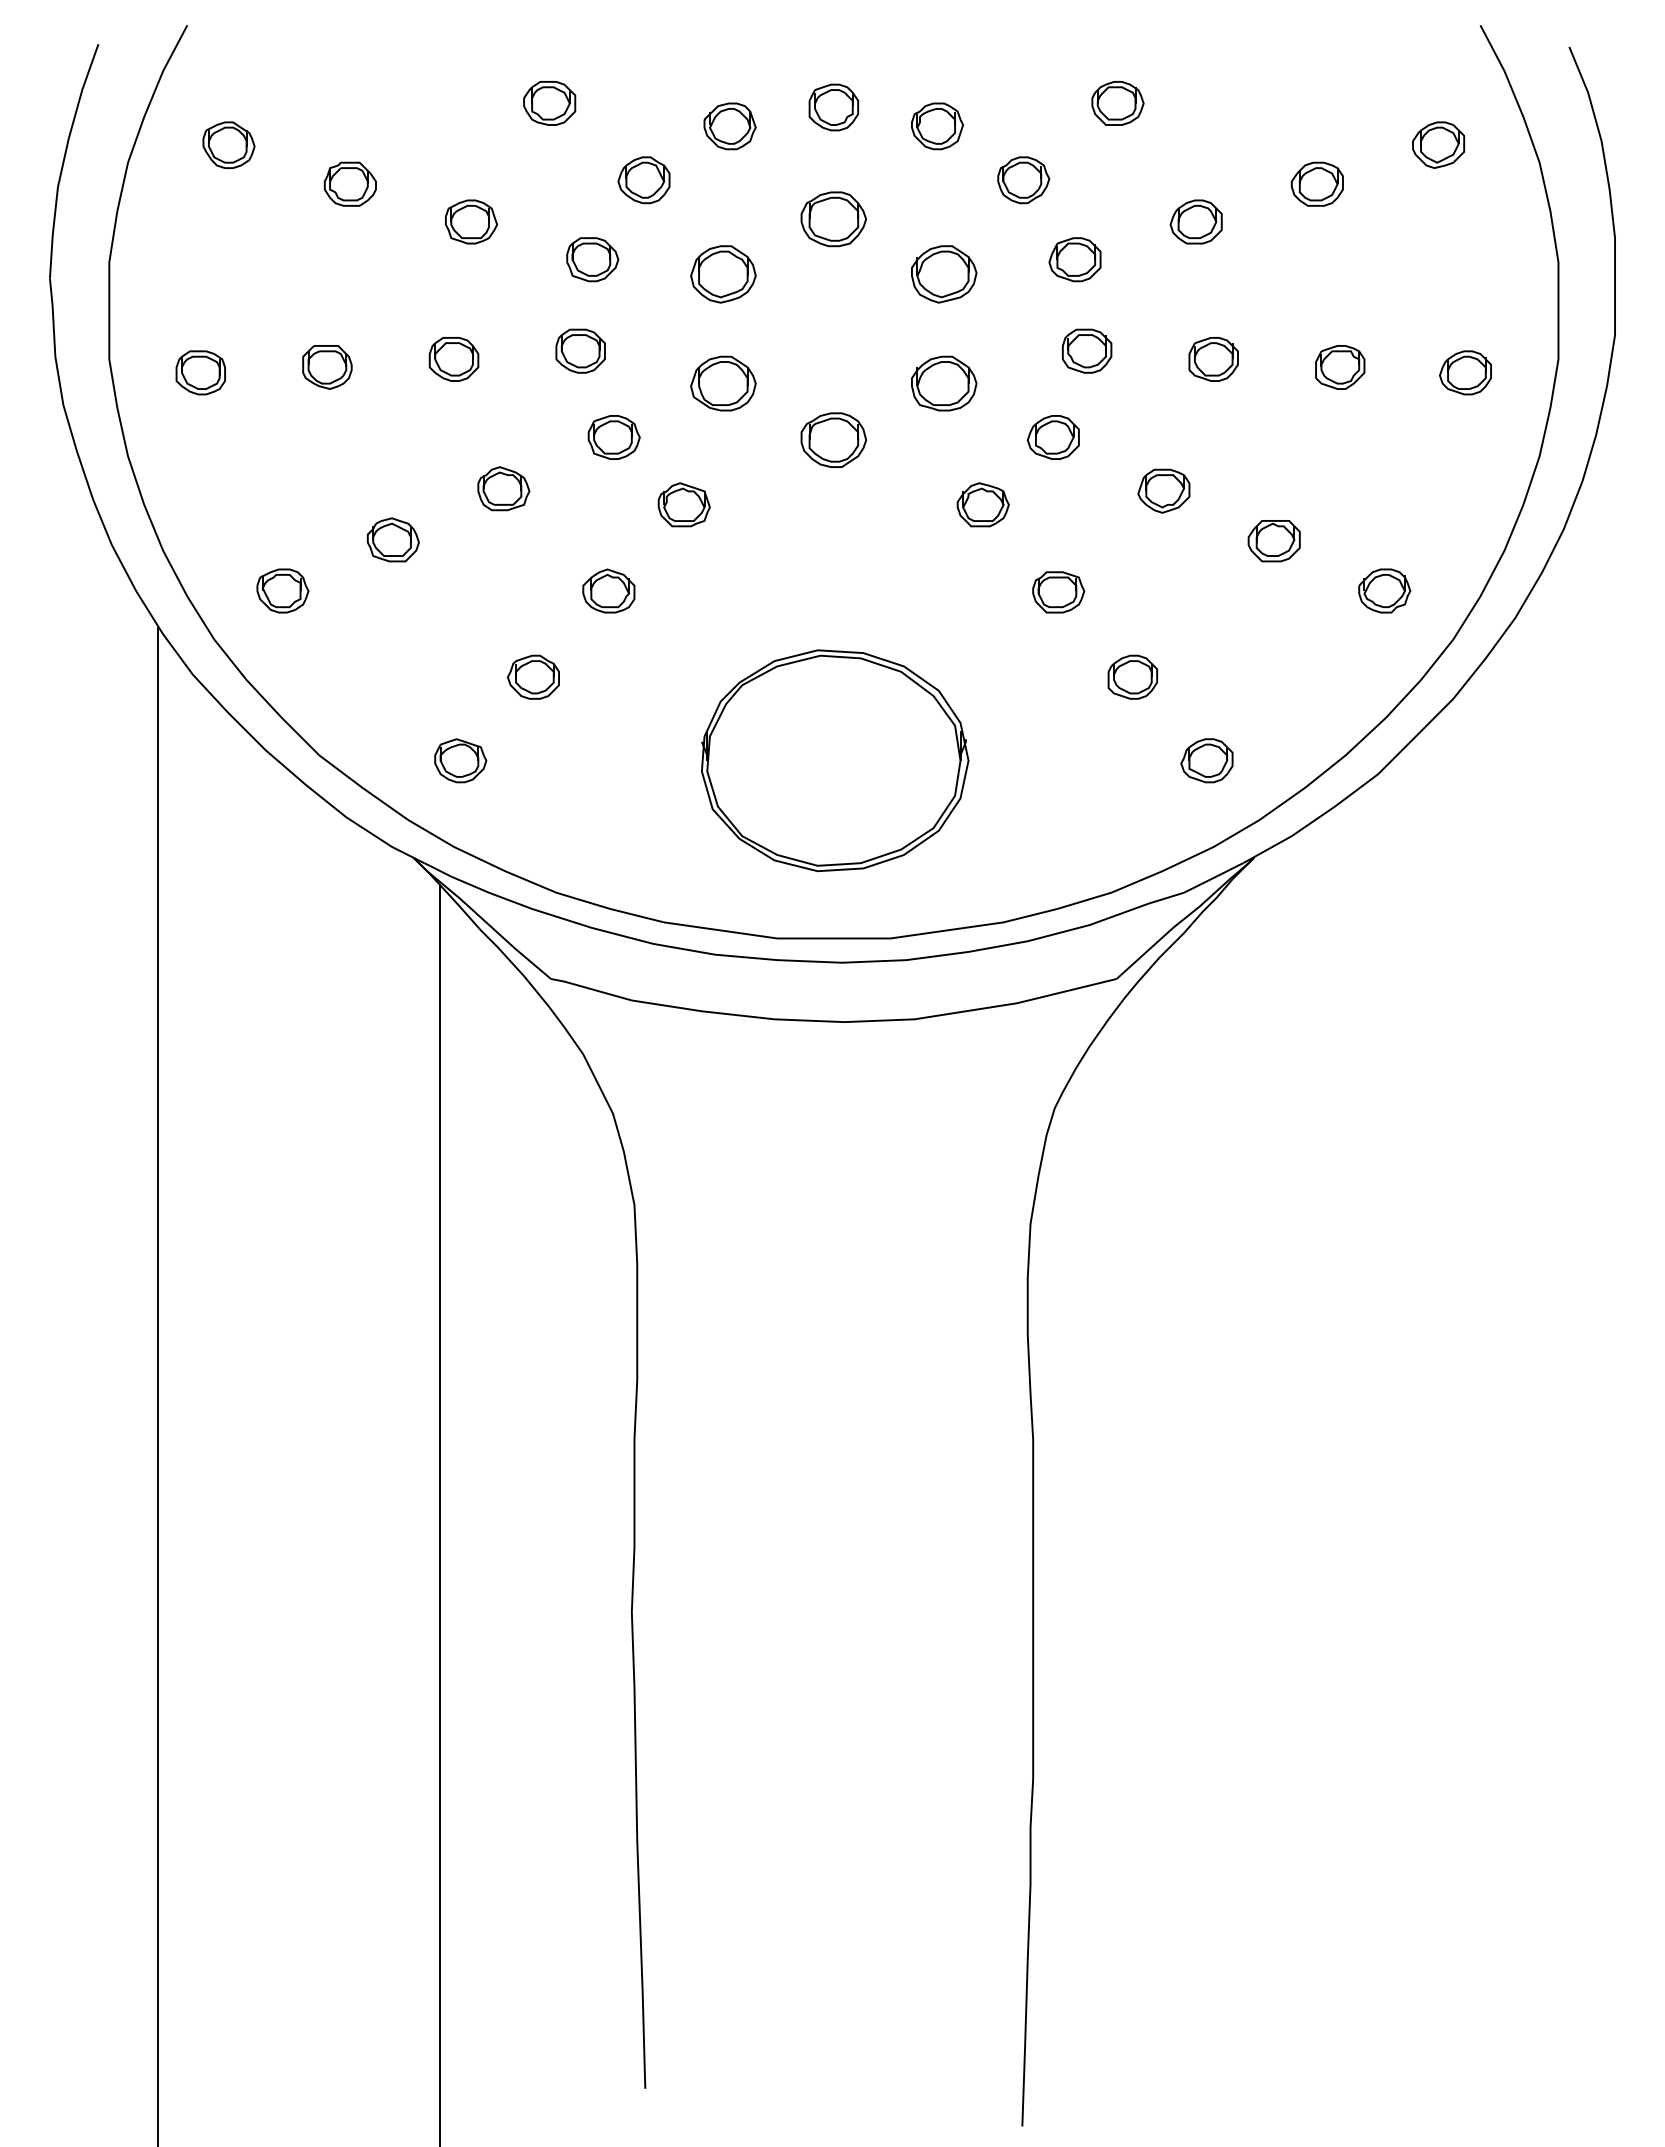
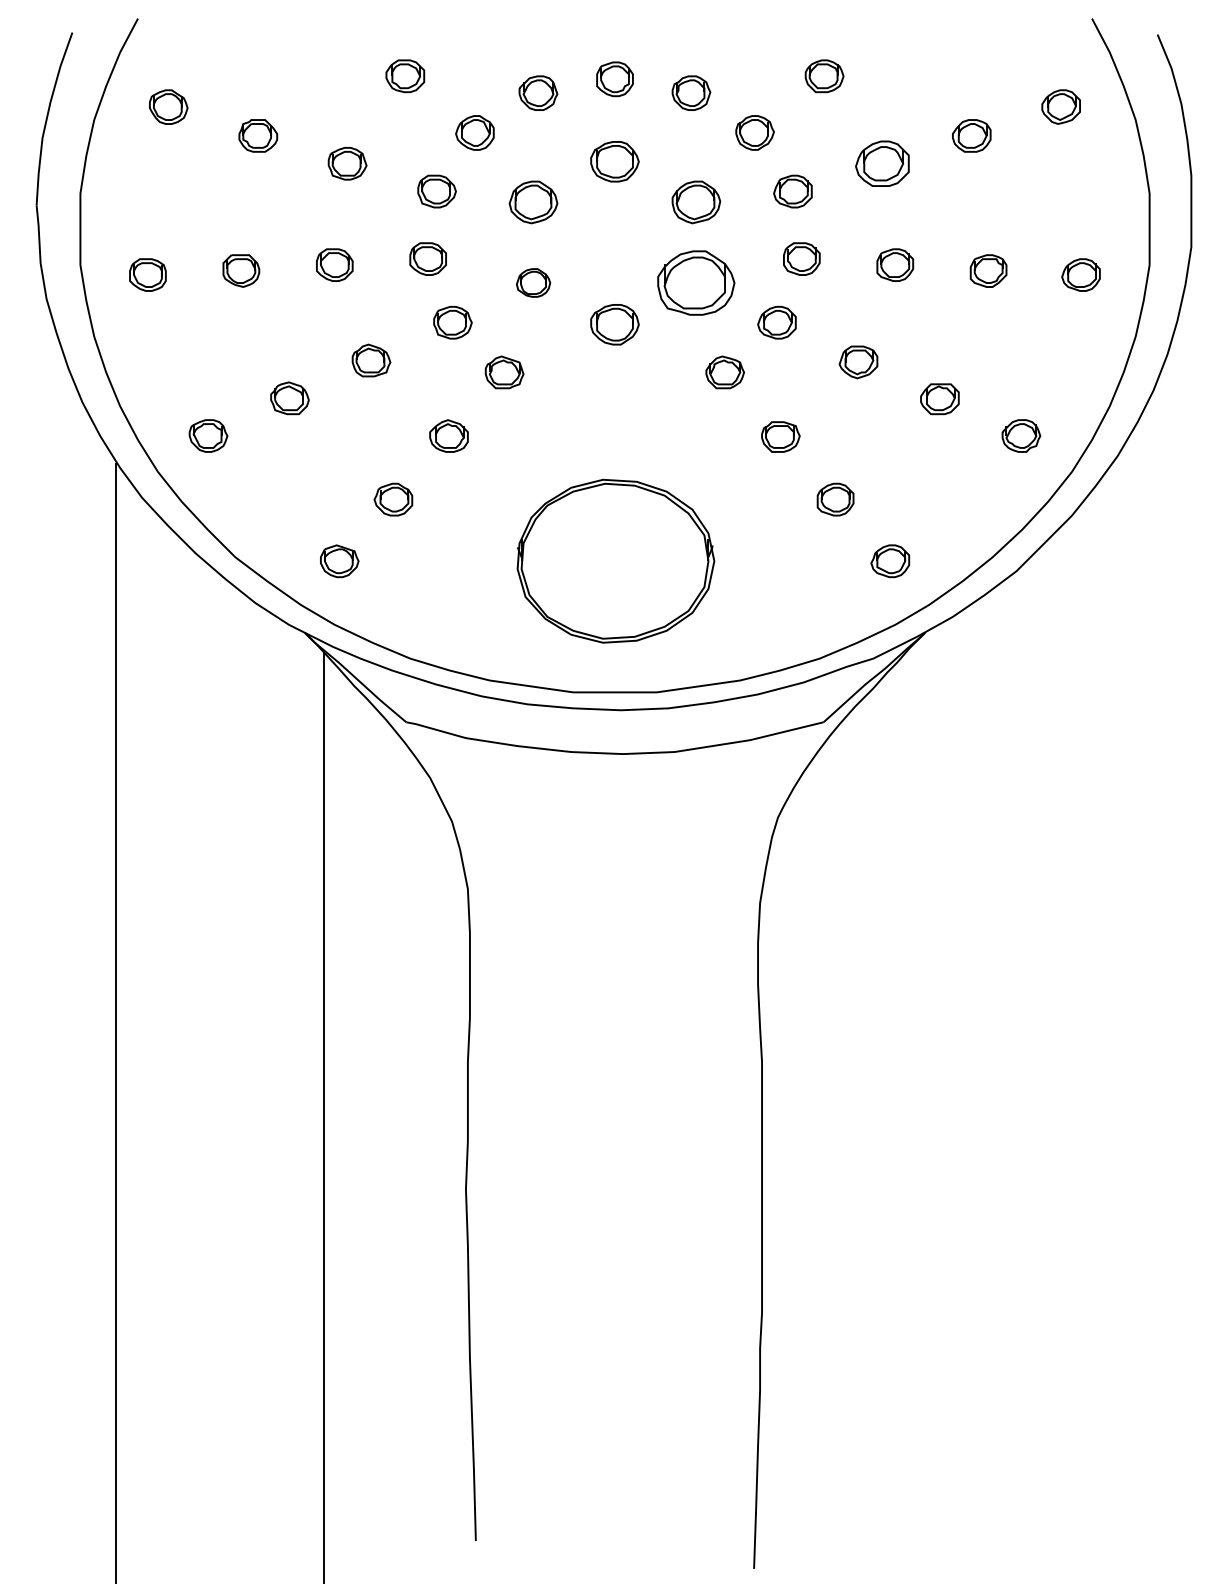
part: (1195, 221) -> (881, 163), size x1.4
part: (723, 383) -> (533, 282), size x0.7
part: (944, 383) -> (696, 282), size x1.6

